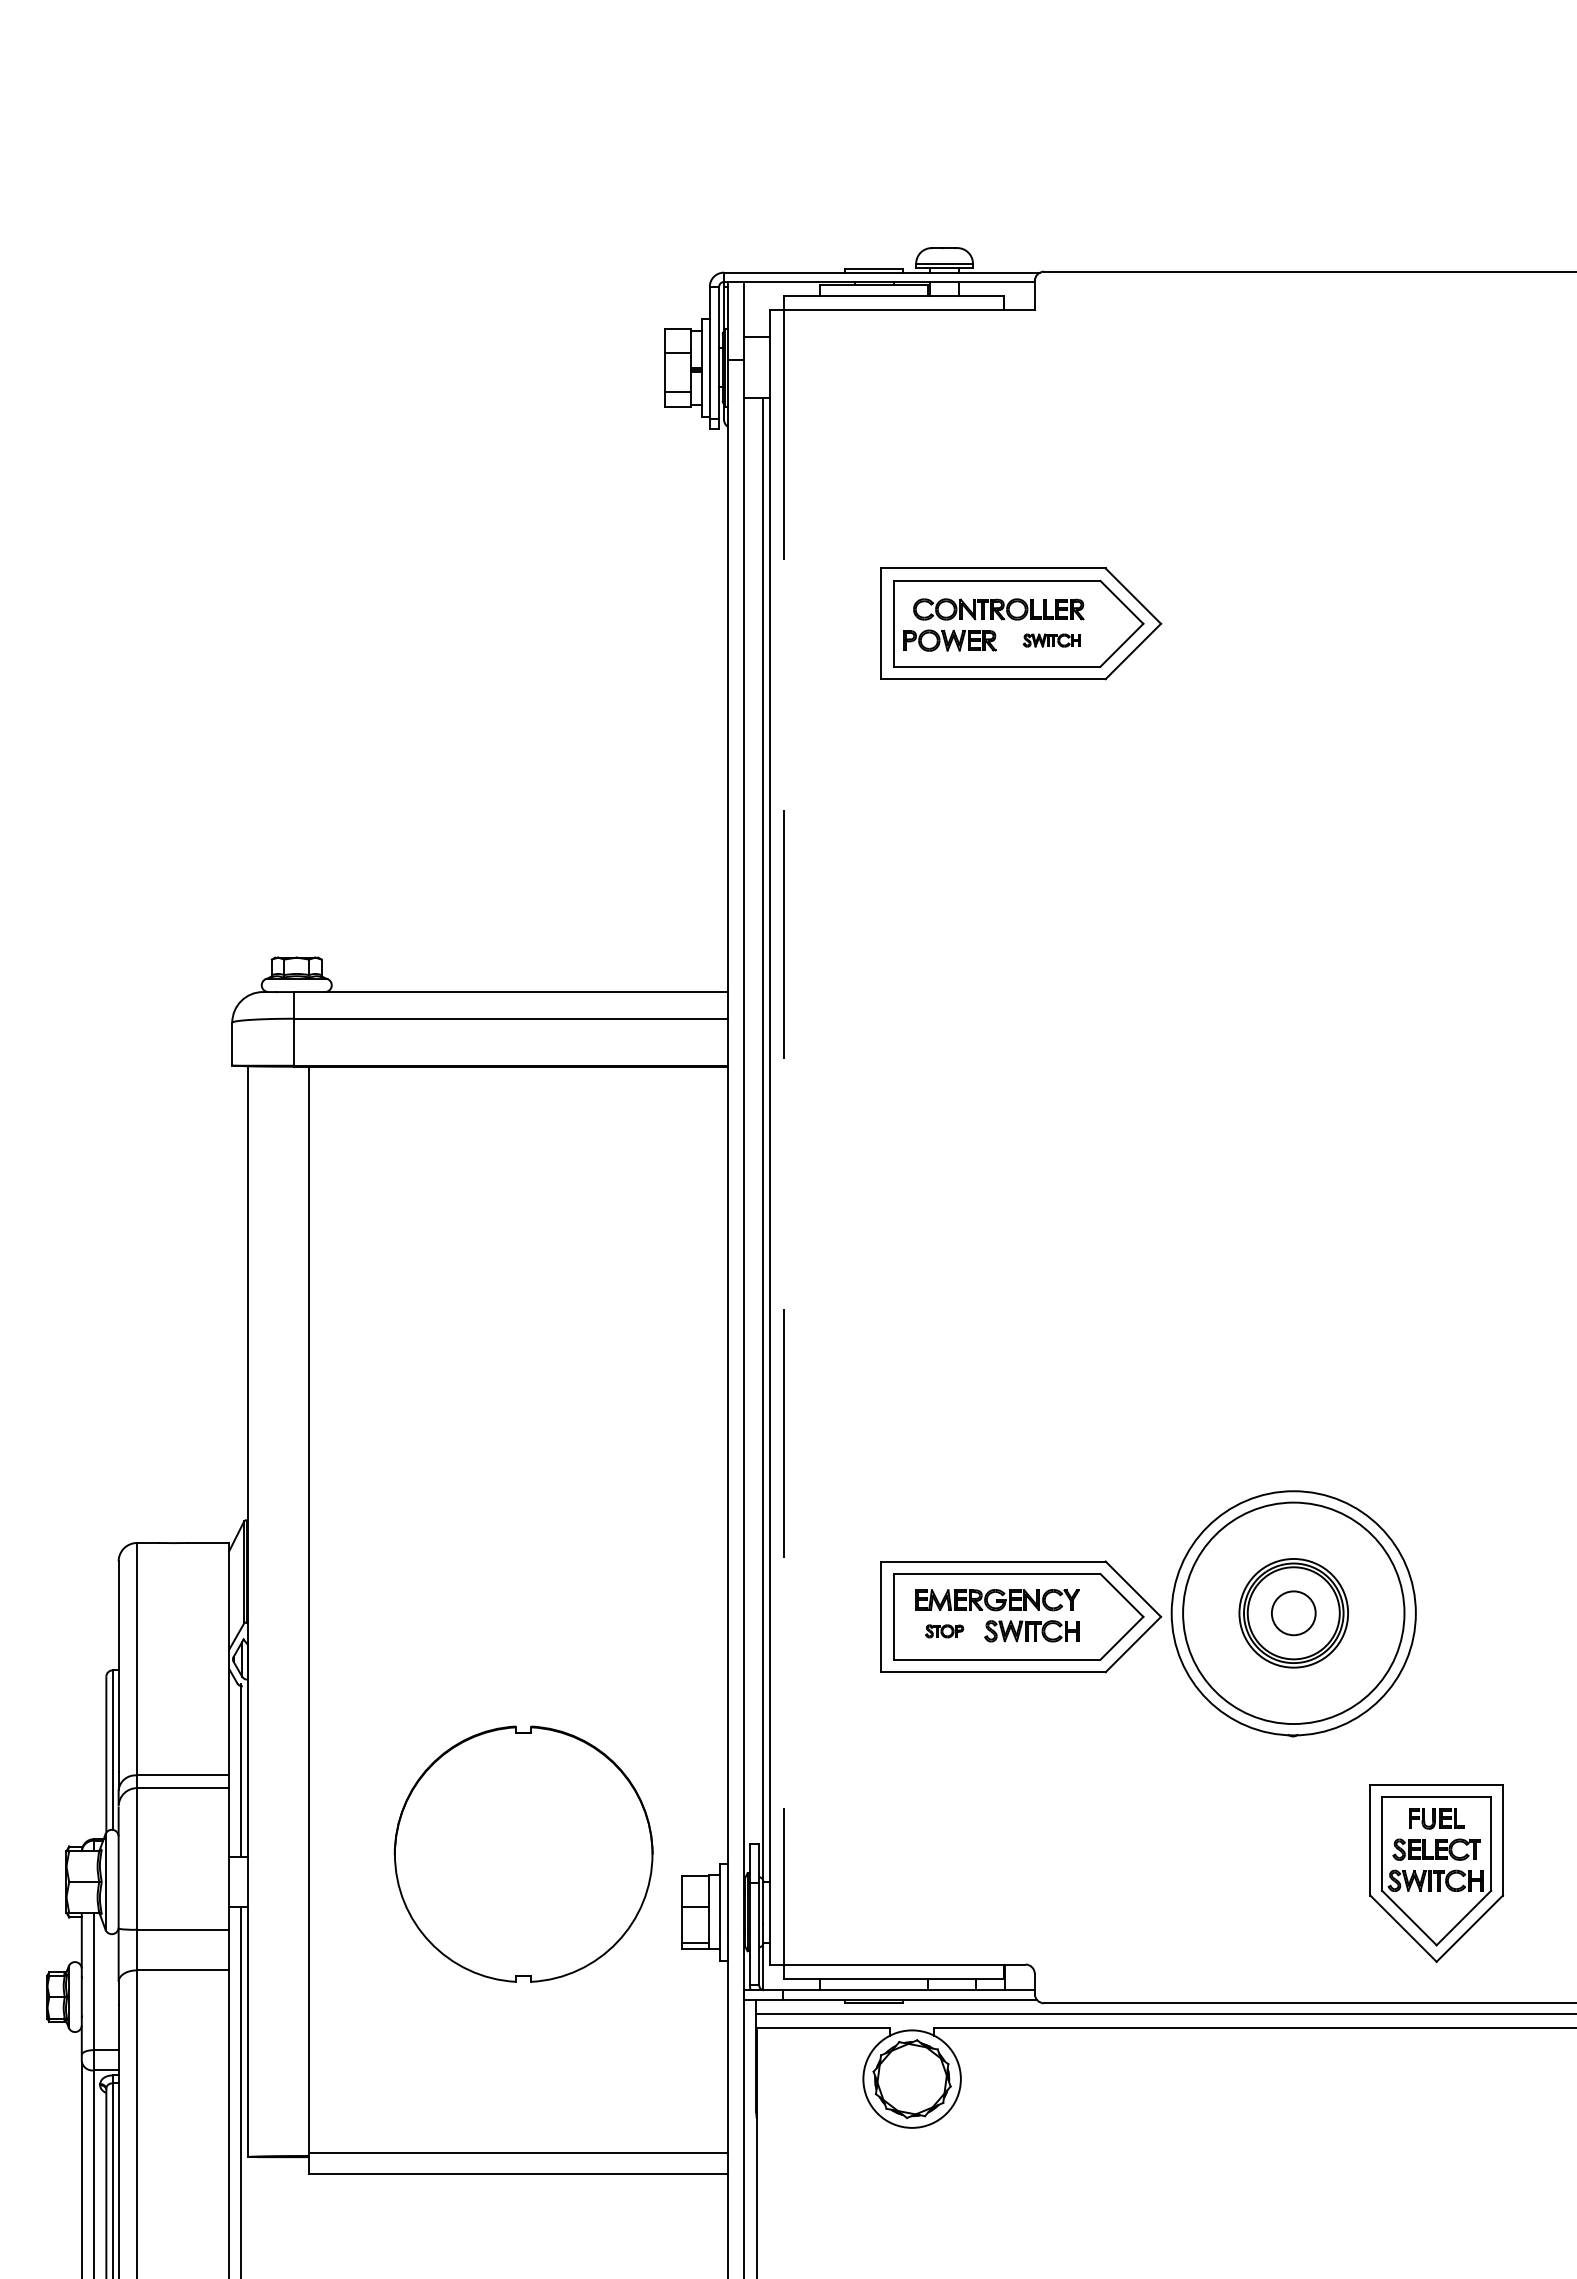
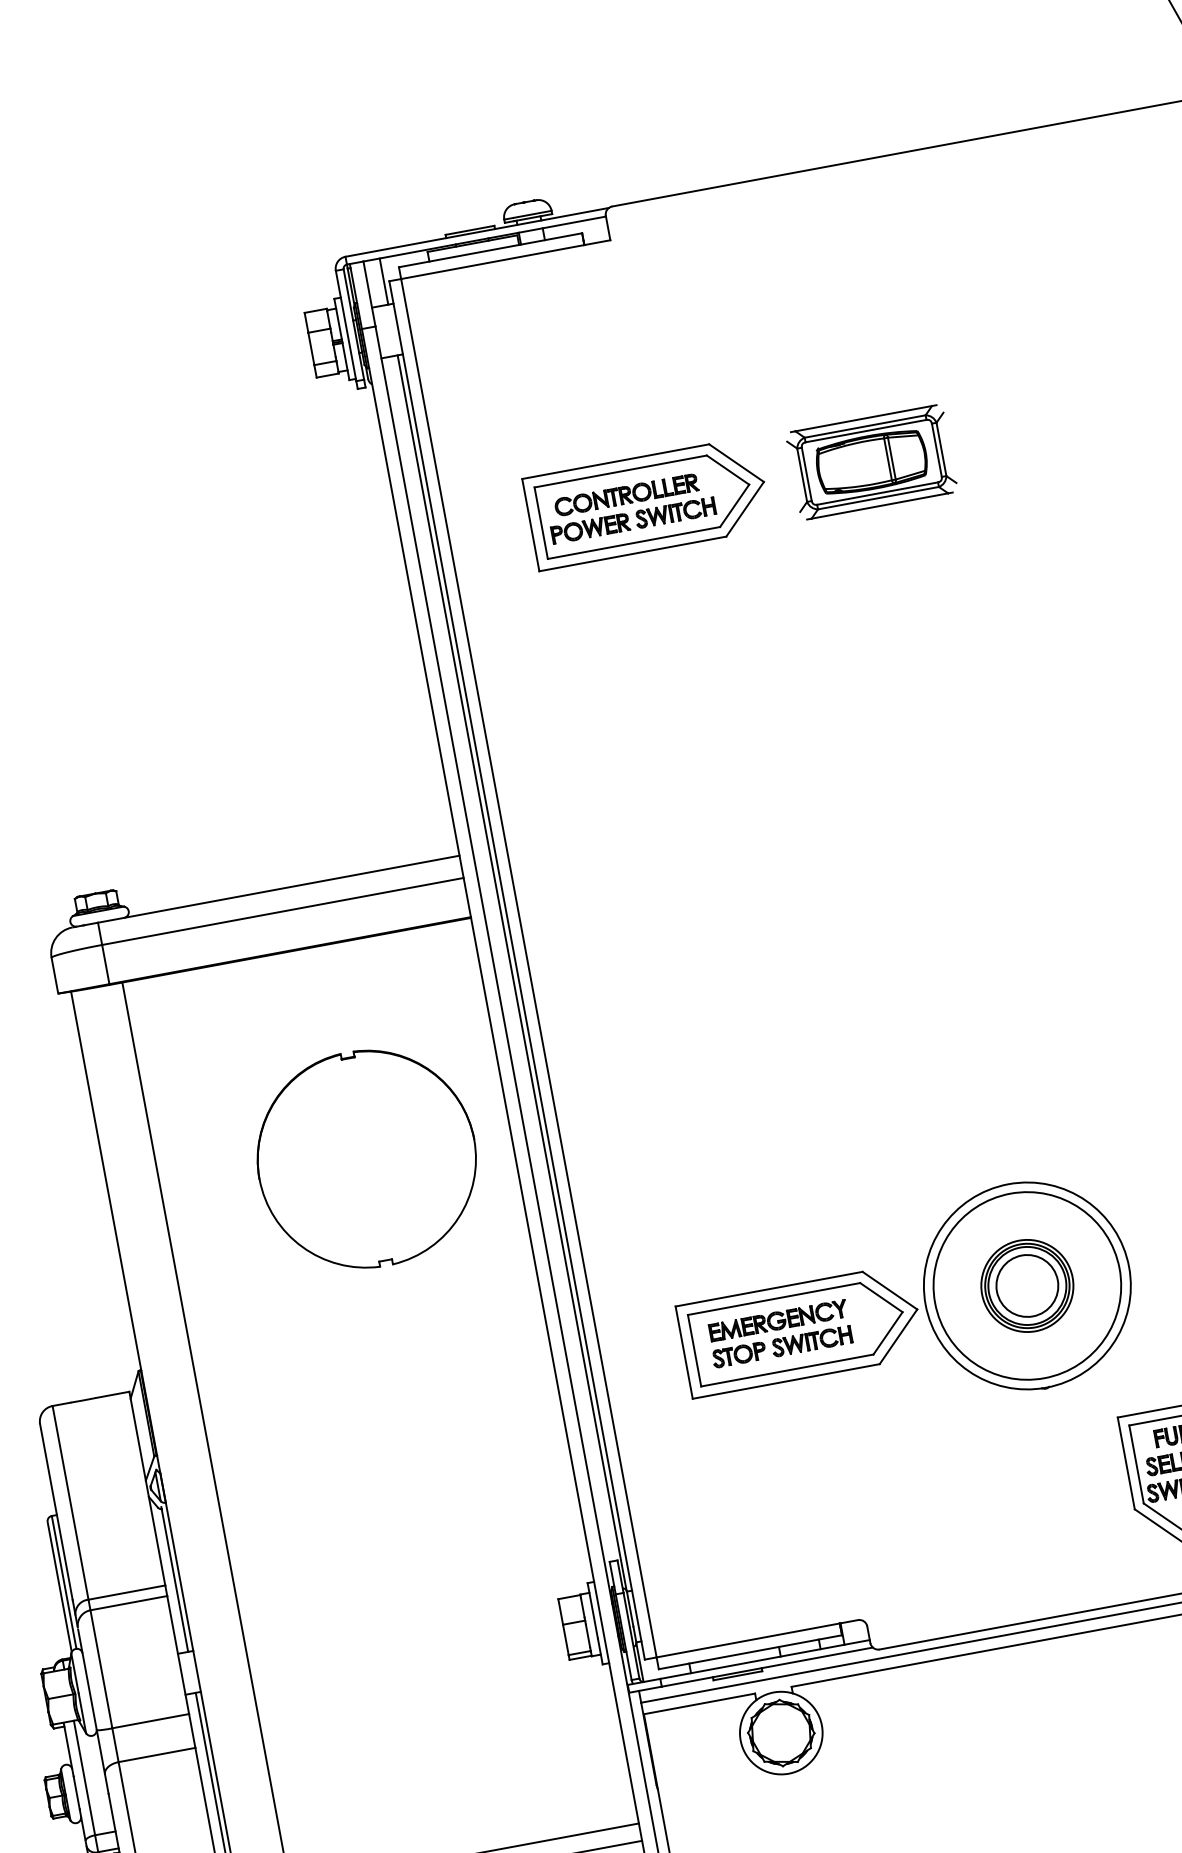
line: (763, 309) -> (384, 281), added
part: (1290, 623) -> (871, 461), added
part: (1051, 640) -> (675, 512), size x1.67
line: (783, 1138) -> (528, 969), dashed -> solid
circle: (1293, 1612) -> (1027, 1285), size x1.67
part: (944, 1631) -> (739, 1355), size x1.67
part: (523, 1853) -> (366, 1158), moved

